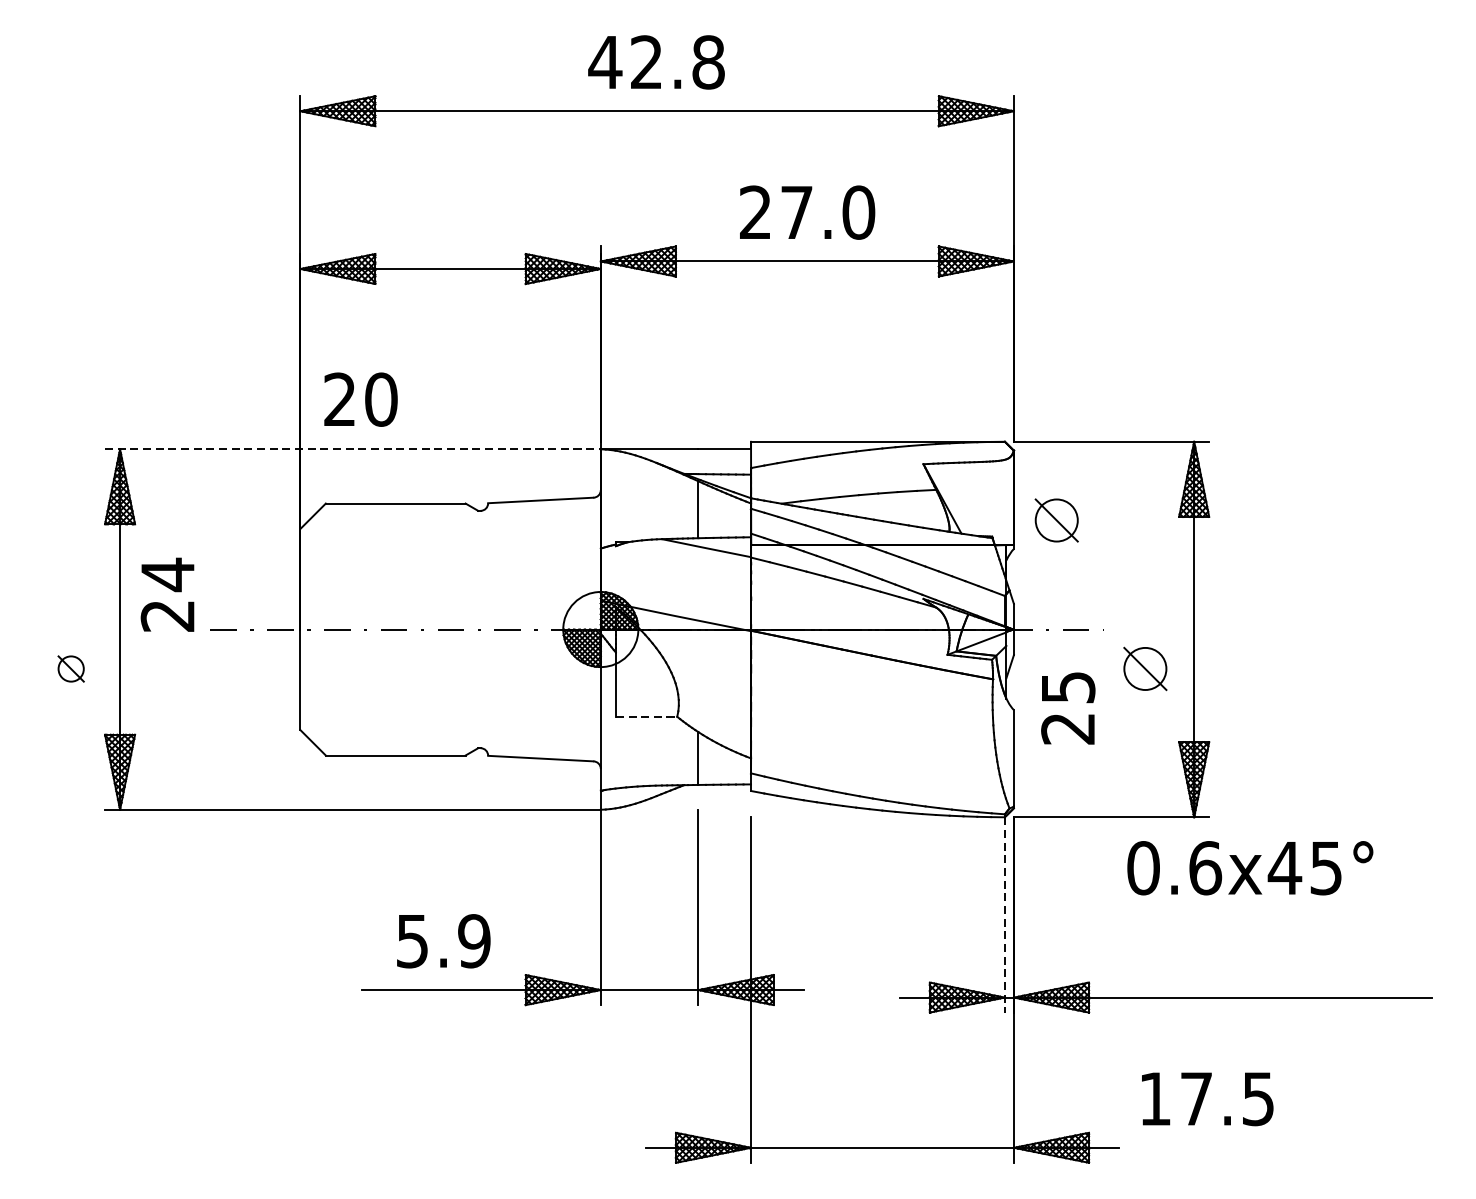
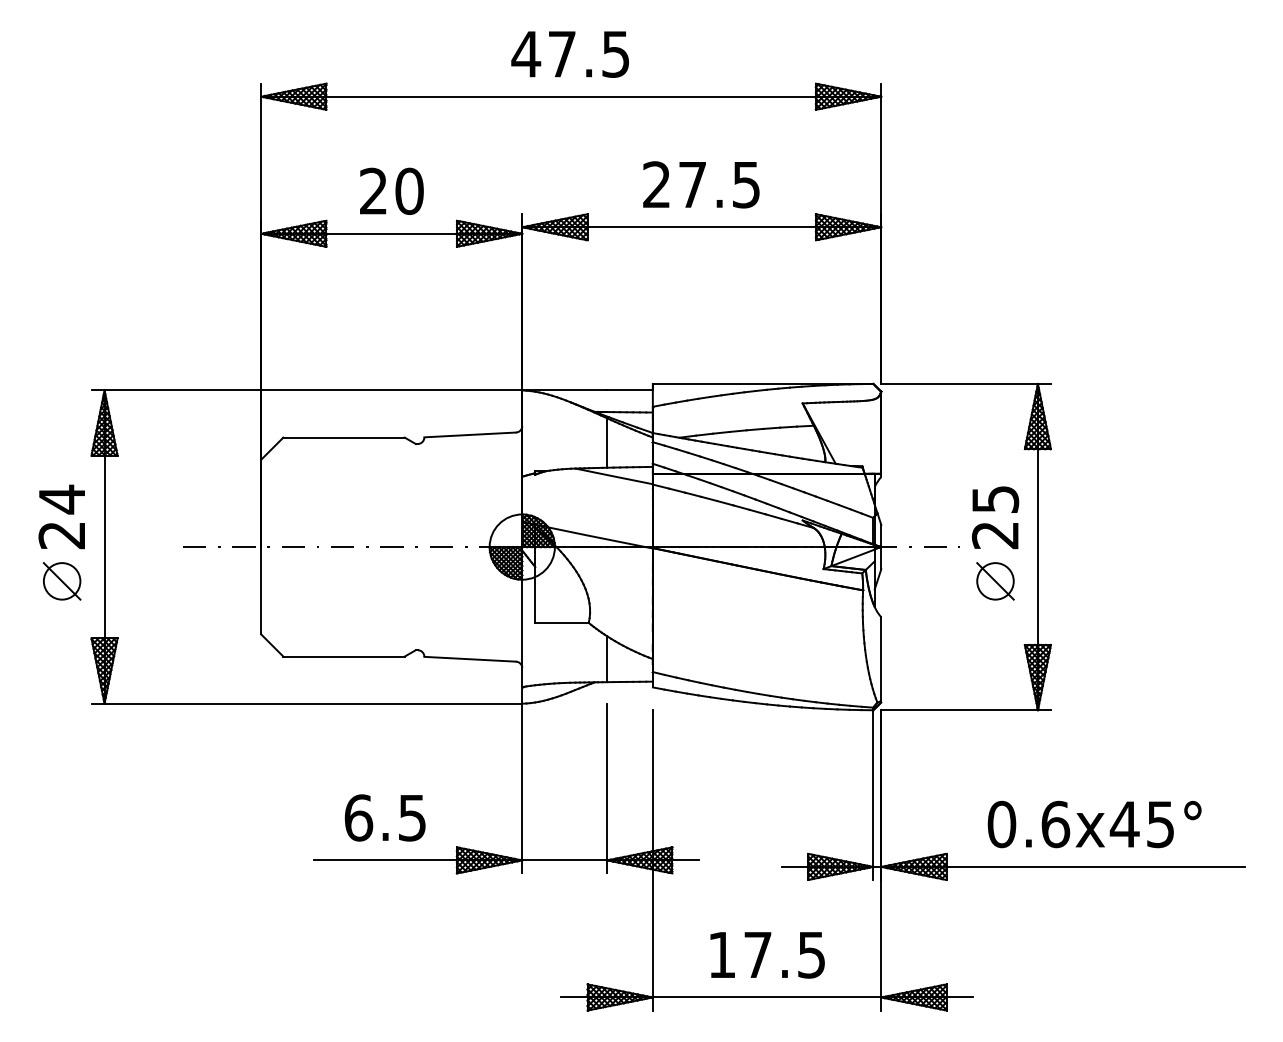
text: (678, 61) -> (589, 53), 42.8 -> 47.5
text: (858, 212) -> (746, 184), 27.0 -> 27.5
text: (360, 398) -> (391, 190), moved
line: (353, 449) -> (307, 390), dashed -> solid
part: (1056, 520) -> (918, 452), removed
text: (167, 594) -> (61, 516), moved
part: (70, 669) -> (61, 581), size x1.67
text: (1068, 708) -> (995, 517), moved
line: (647, 716) -> (562, 622), dashed -> solid
text: (1250, 868) -> (1094, 824), moved
line: (1004, 915) -> (873, 795), dashed -> solid
text: (443, 940) -> (385, 817), 5.9 -> 6.5
text: (1207, 1099) -> (767, 955), moved

